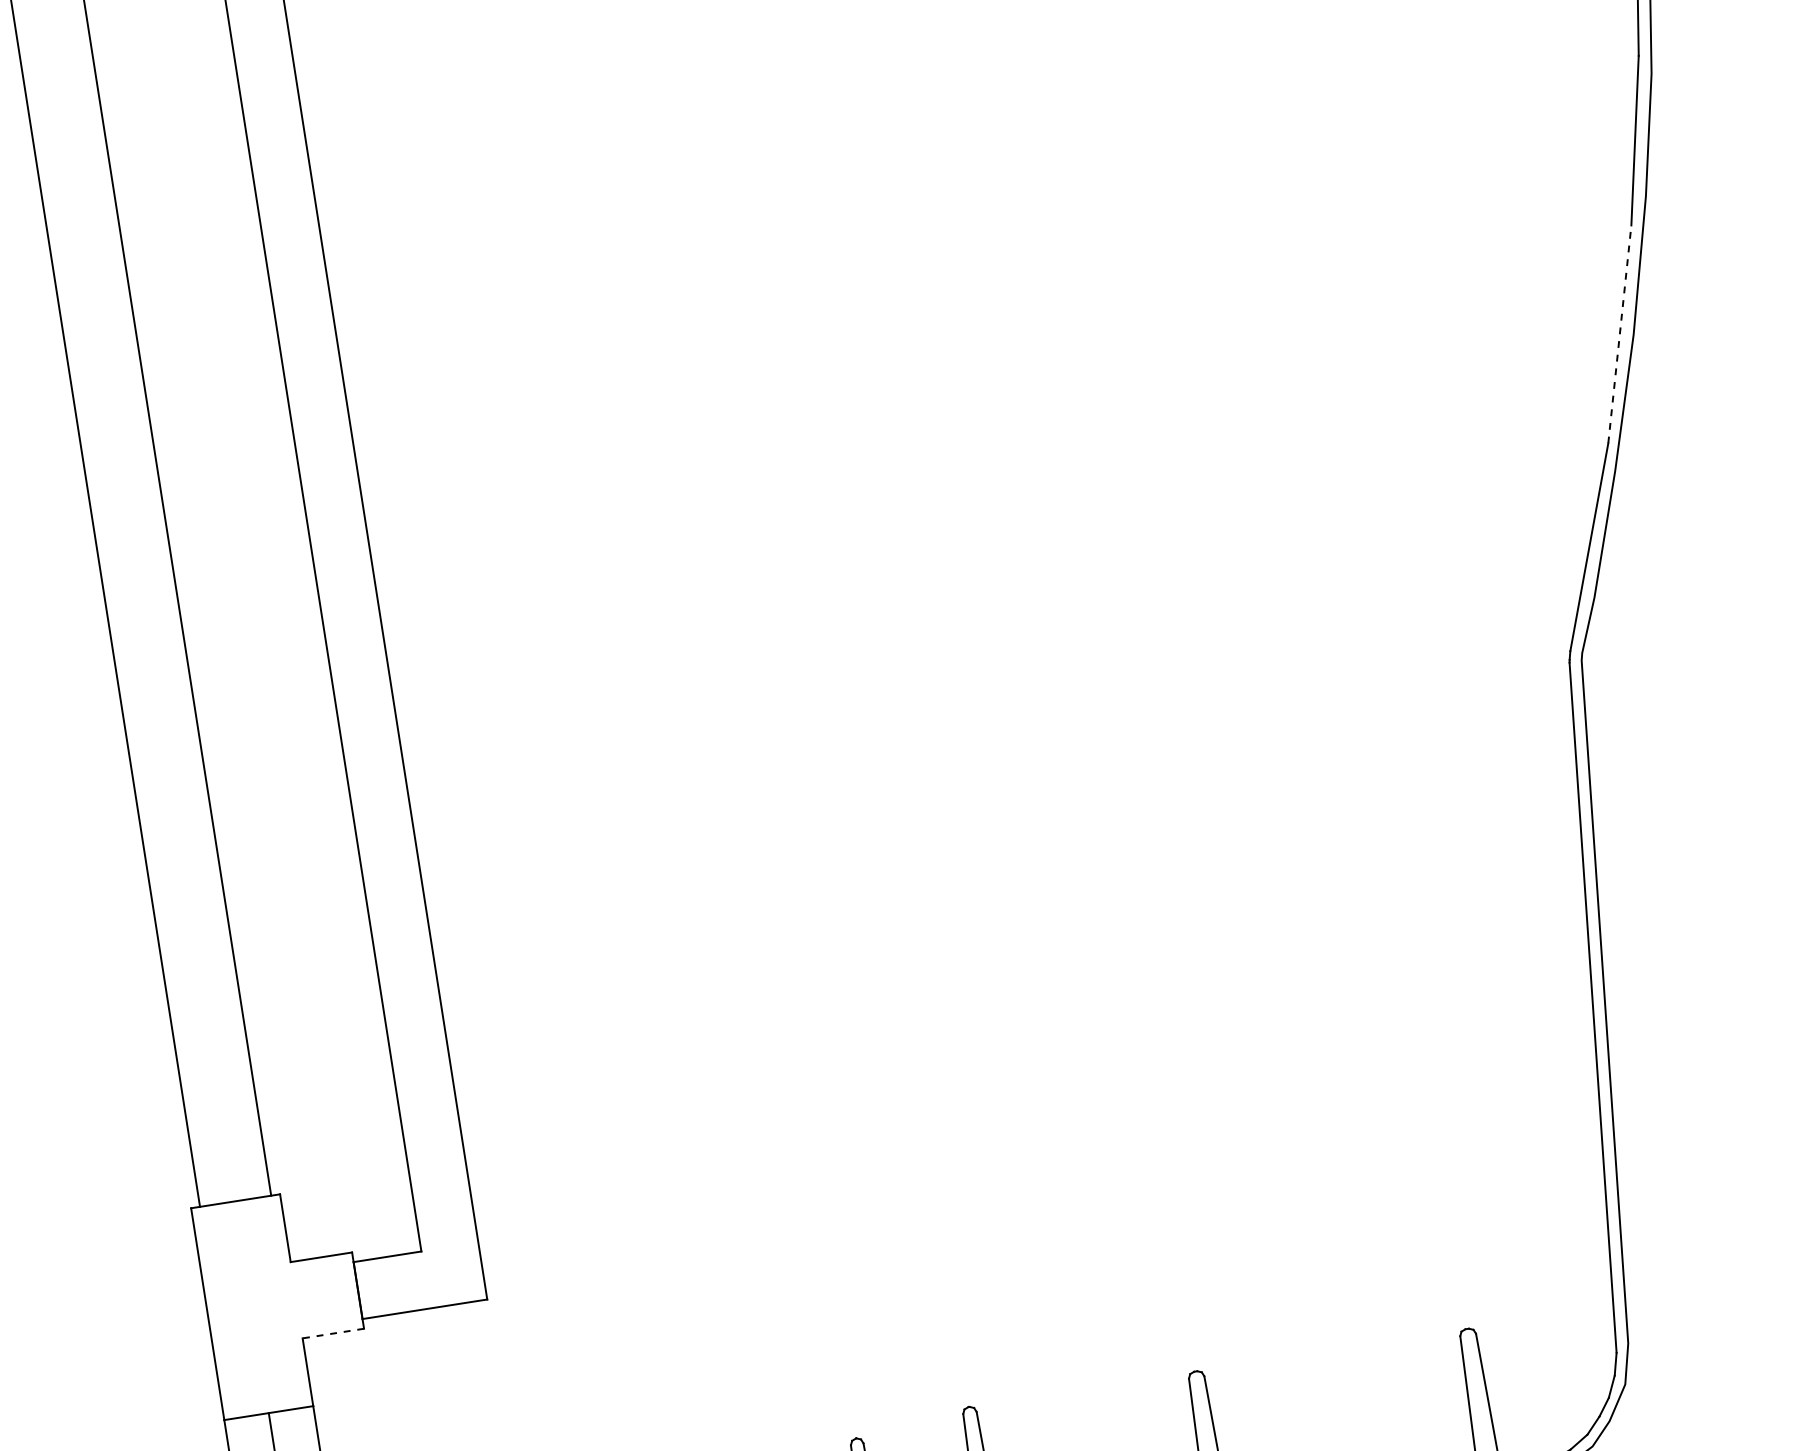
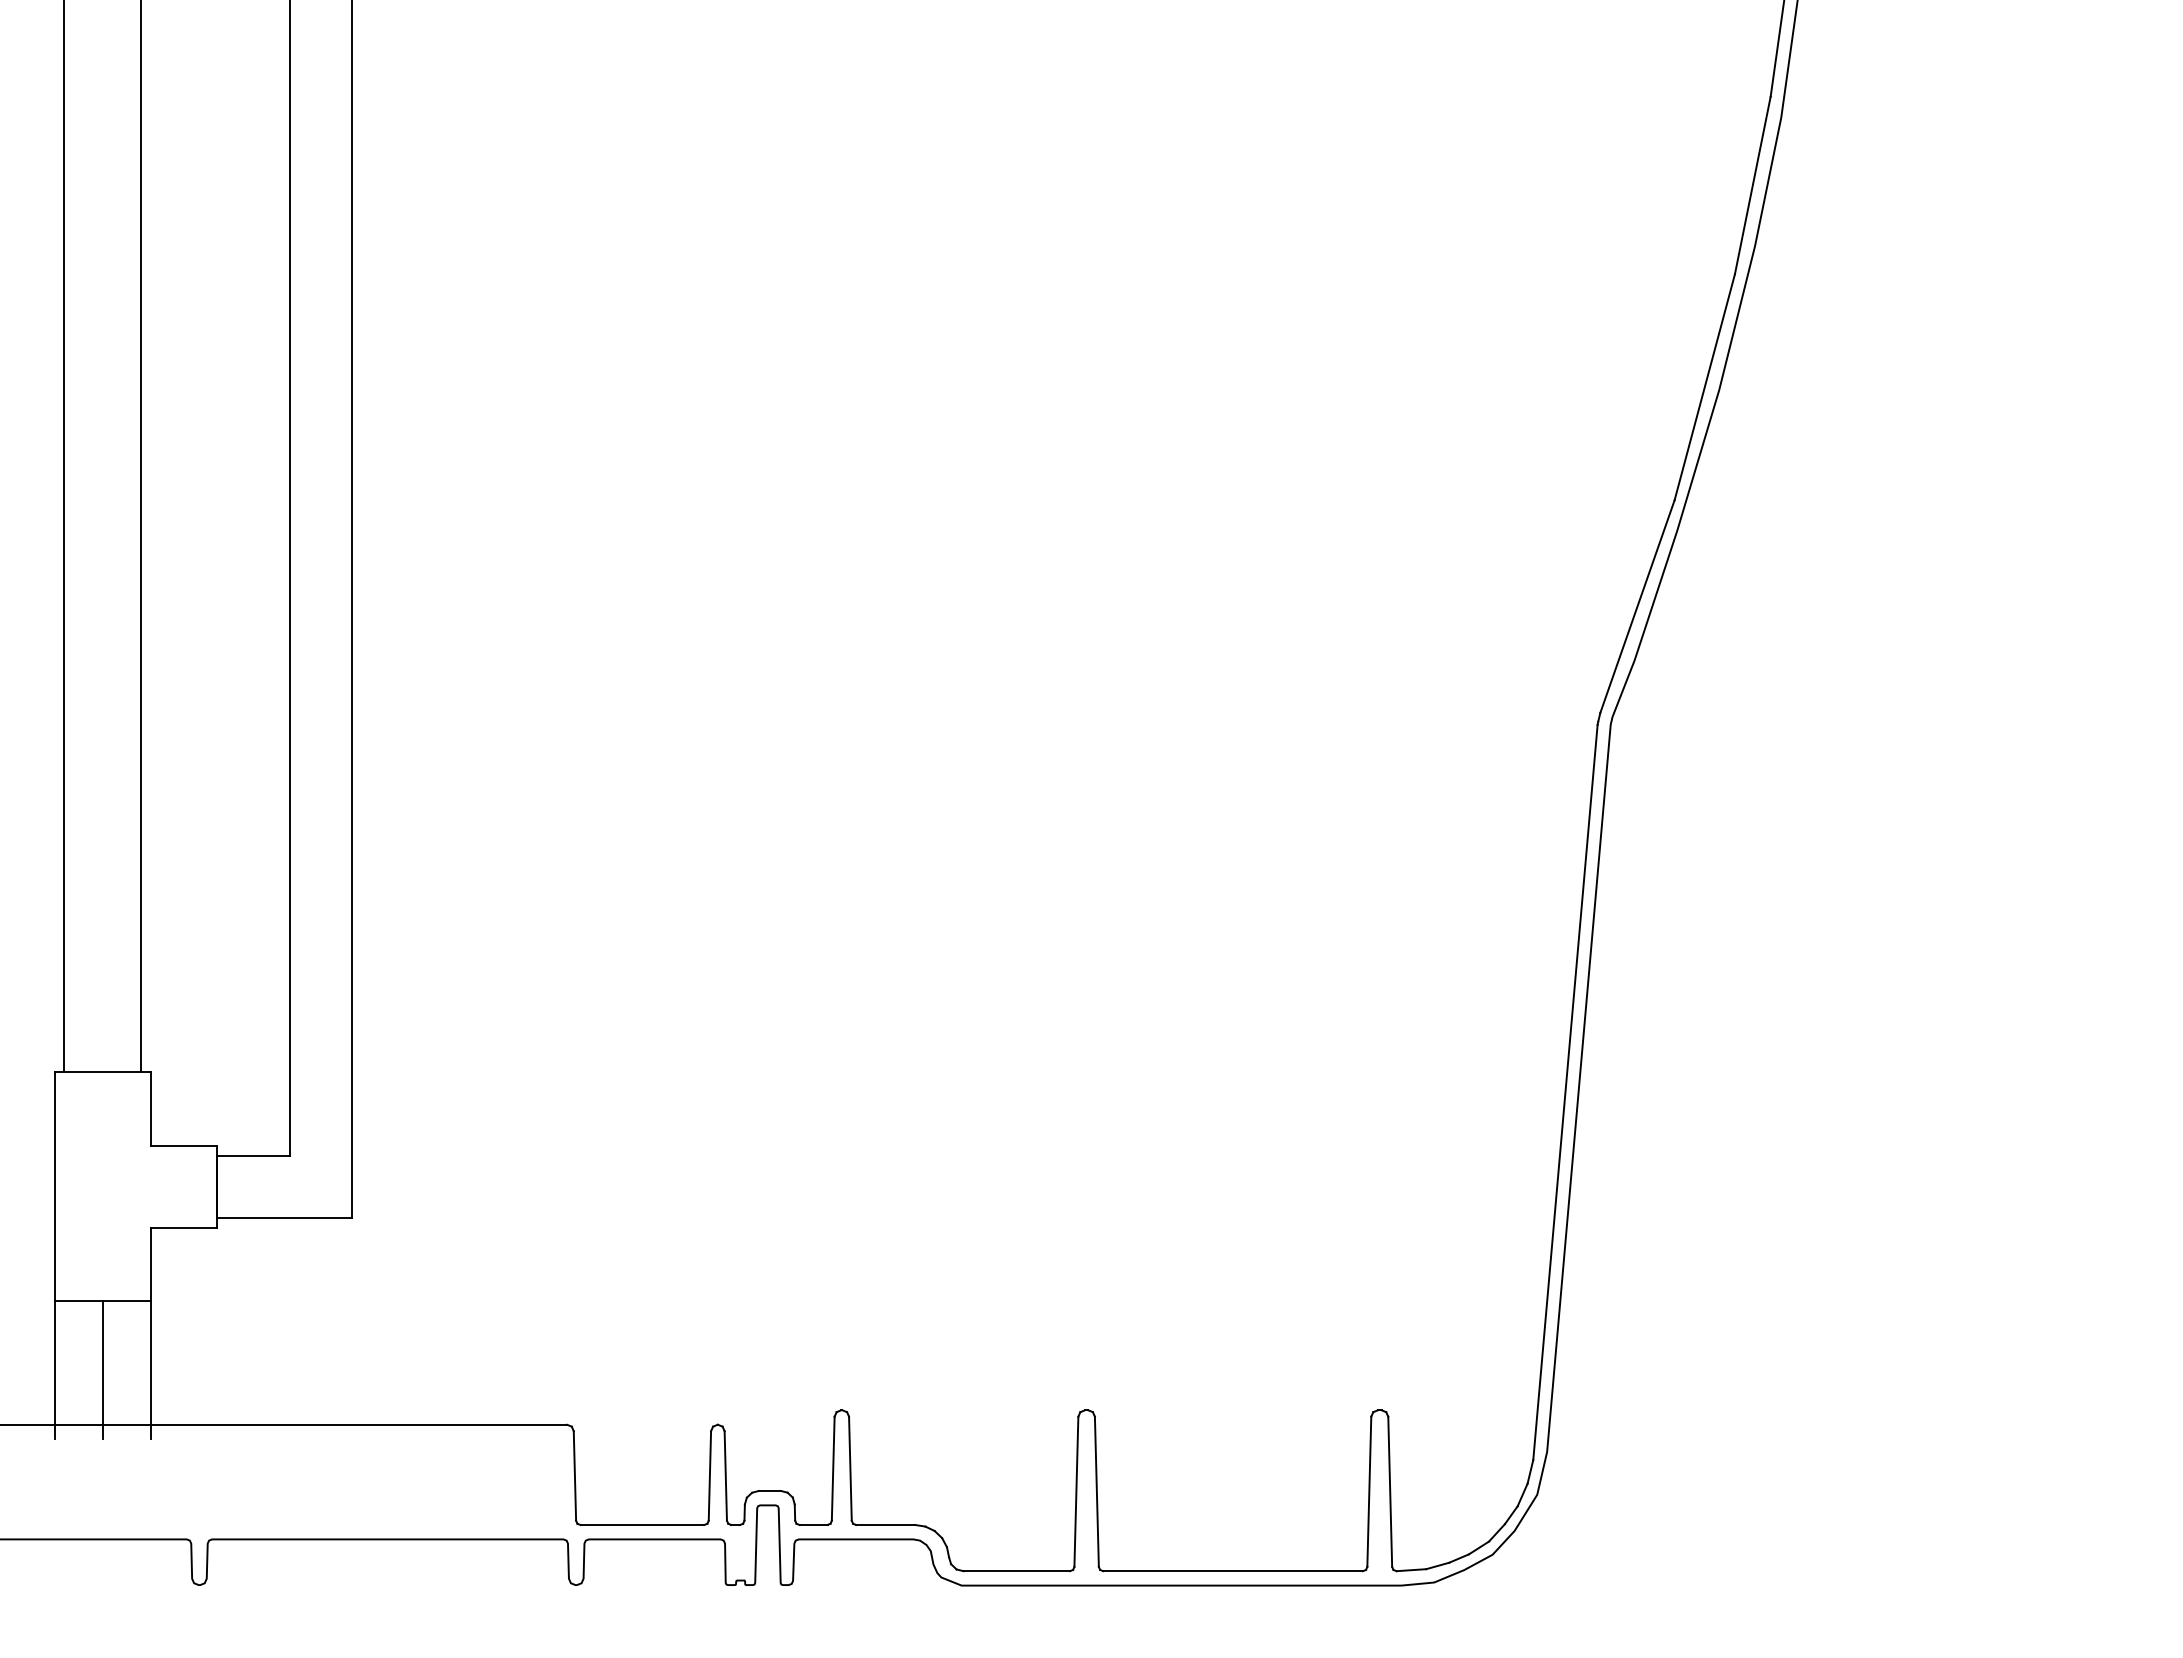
line: (1619, 334) -> (1704, 387), dashed -> solid
line: (332, 1333) -> (183, 1227), dashed -> solid

